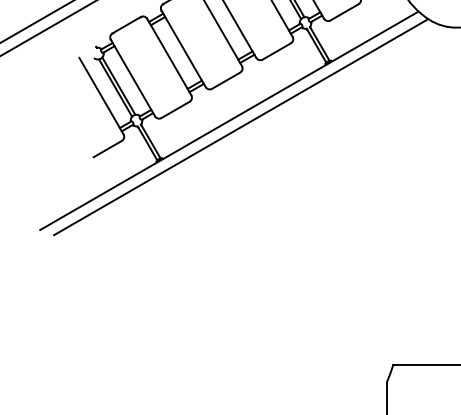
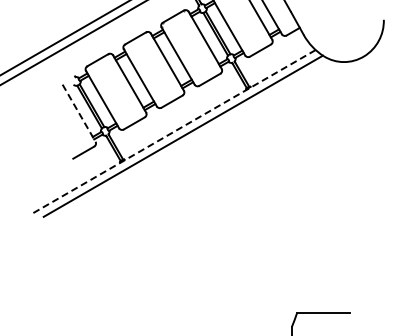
line: (102, 96) -> (79, 113), solid -> dashed
line: (229, 120) -> (174, 131), solid -> dashed

